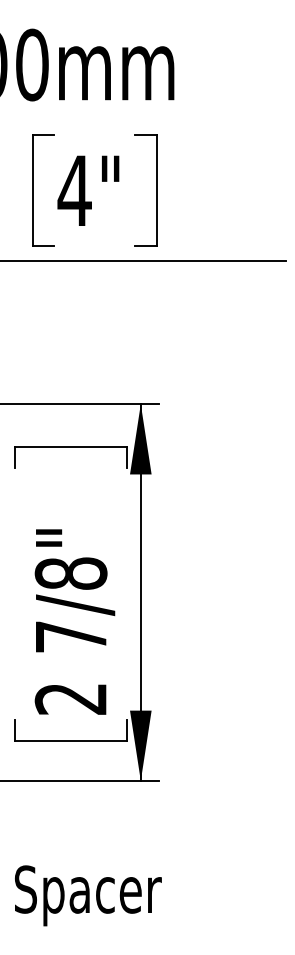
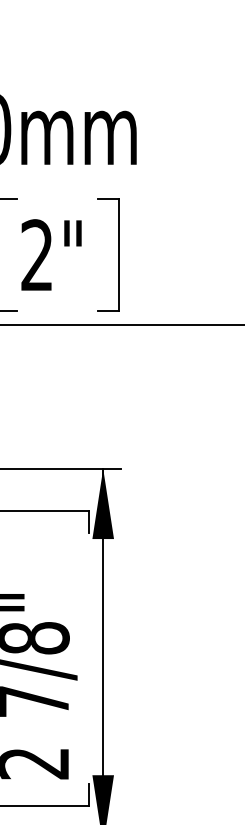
text: (74, 189) -> (36, 254), 4" -> 2"

